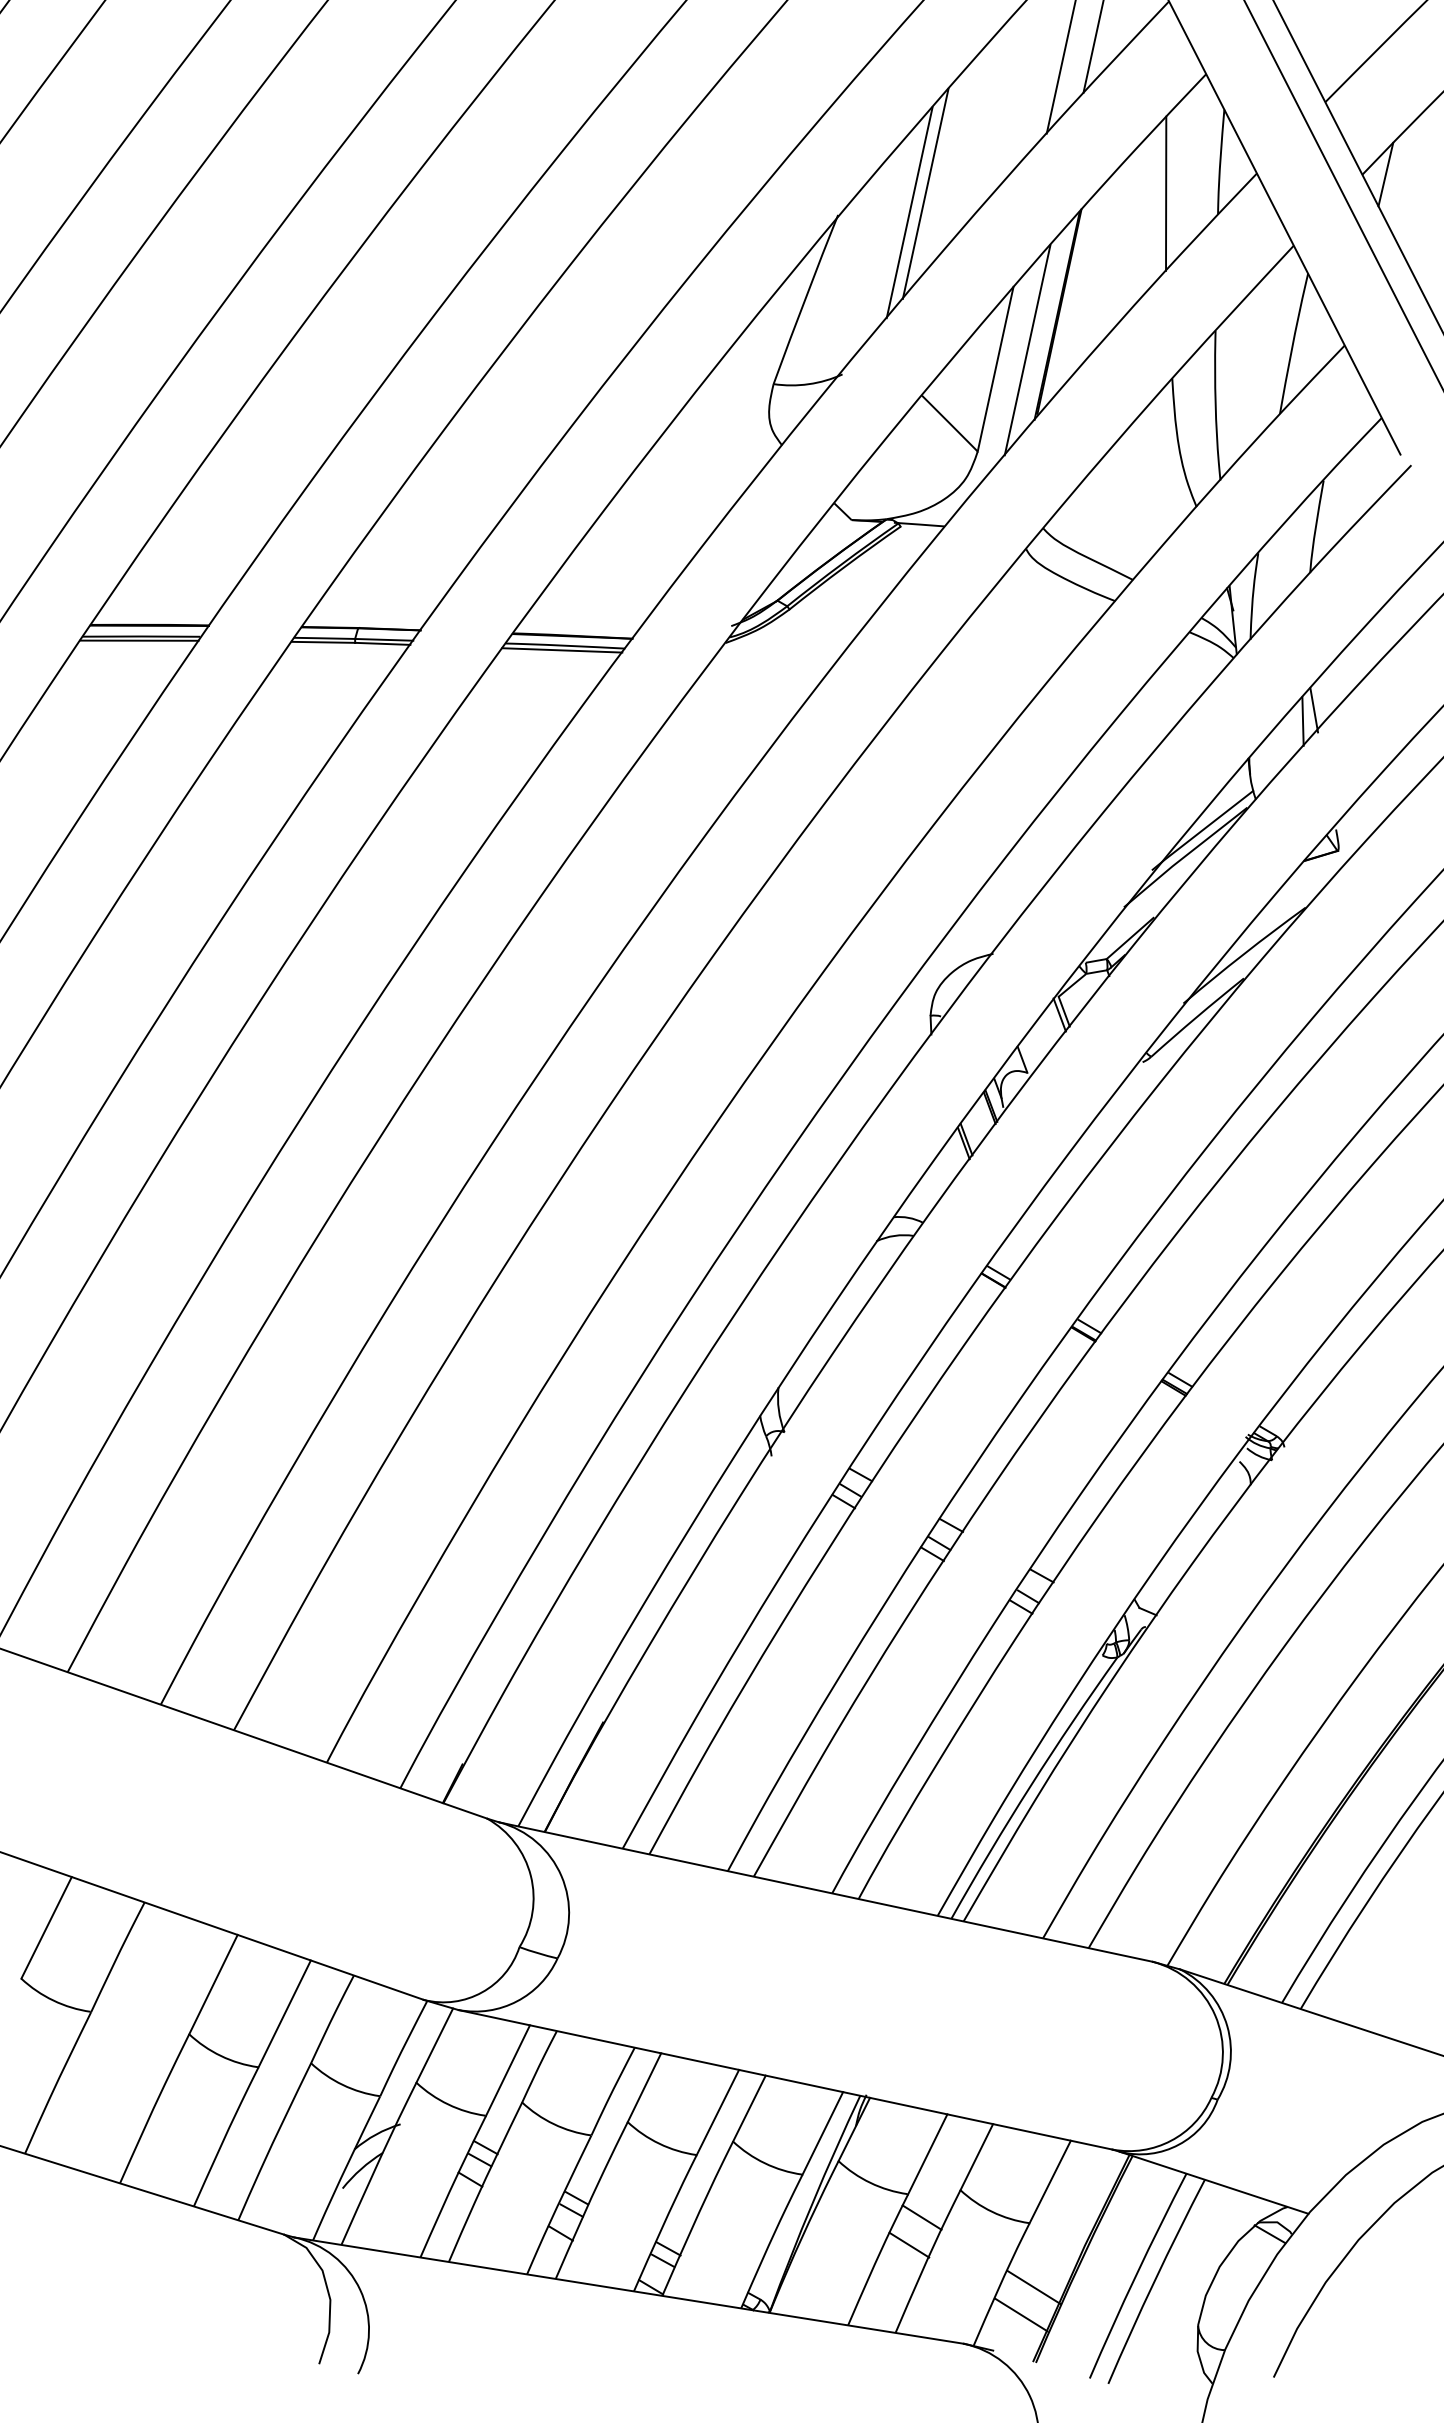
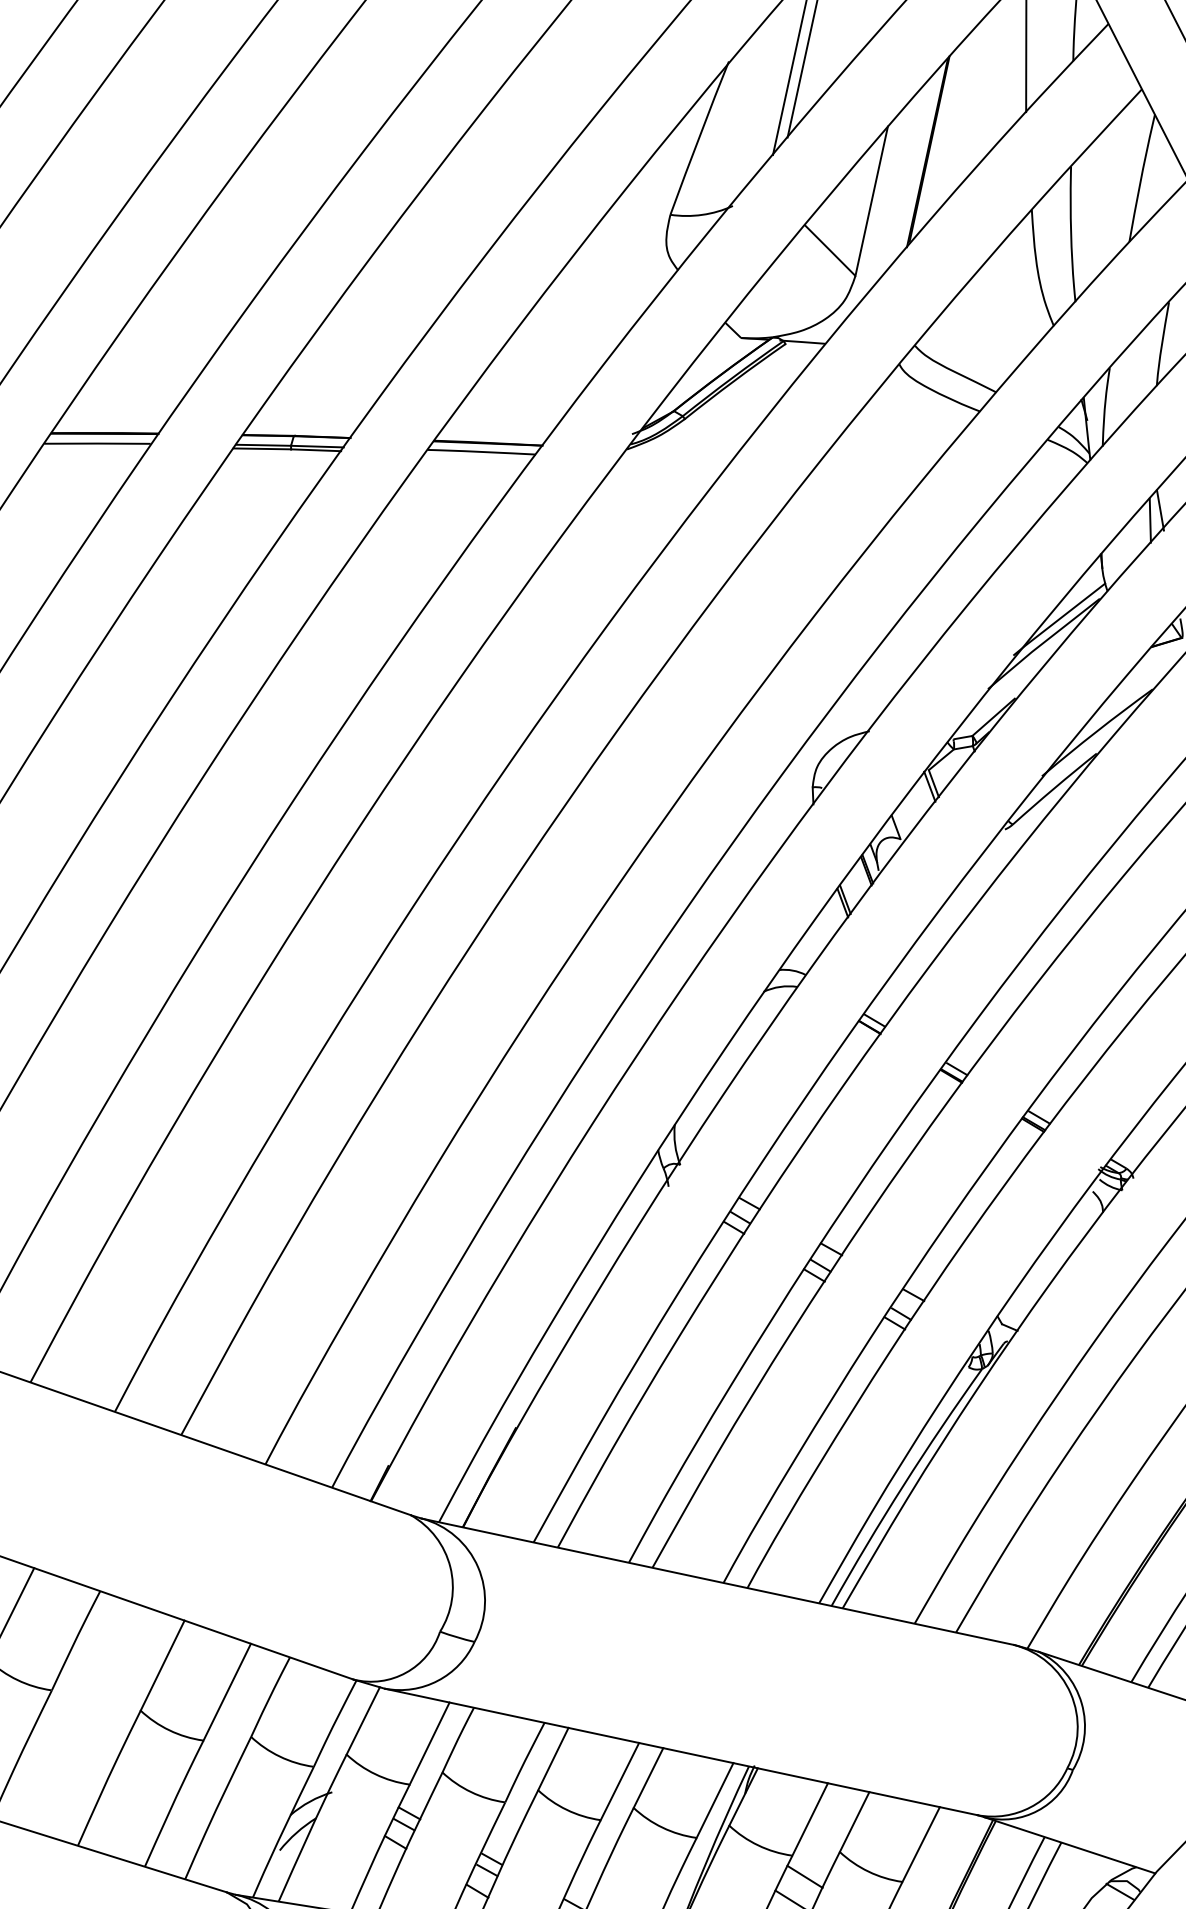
line: (1027, 350) -> (900, 184), removed
line: (139, 640) -> (95, 447), removed
line: (562, 650) -> (479, 456), removed

